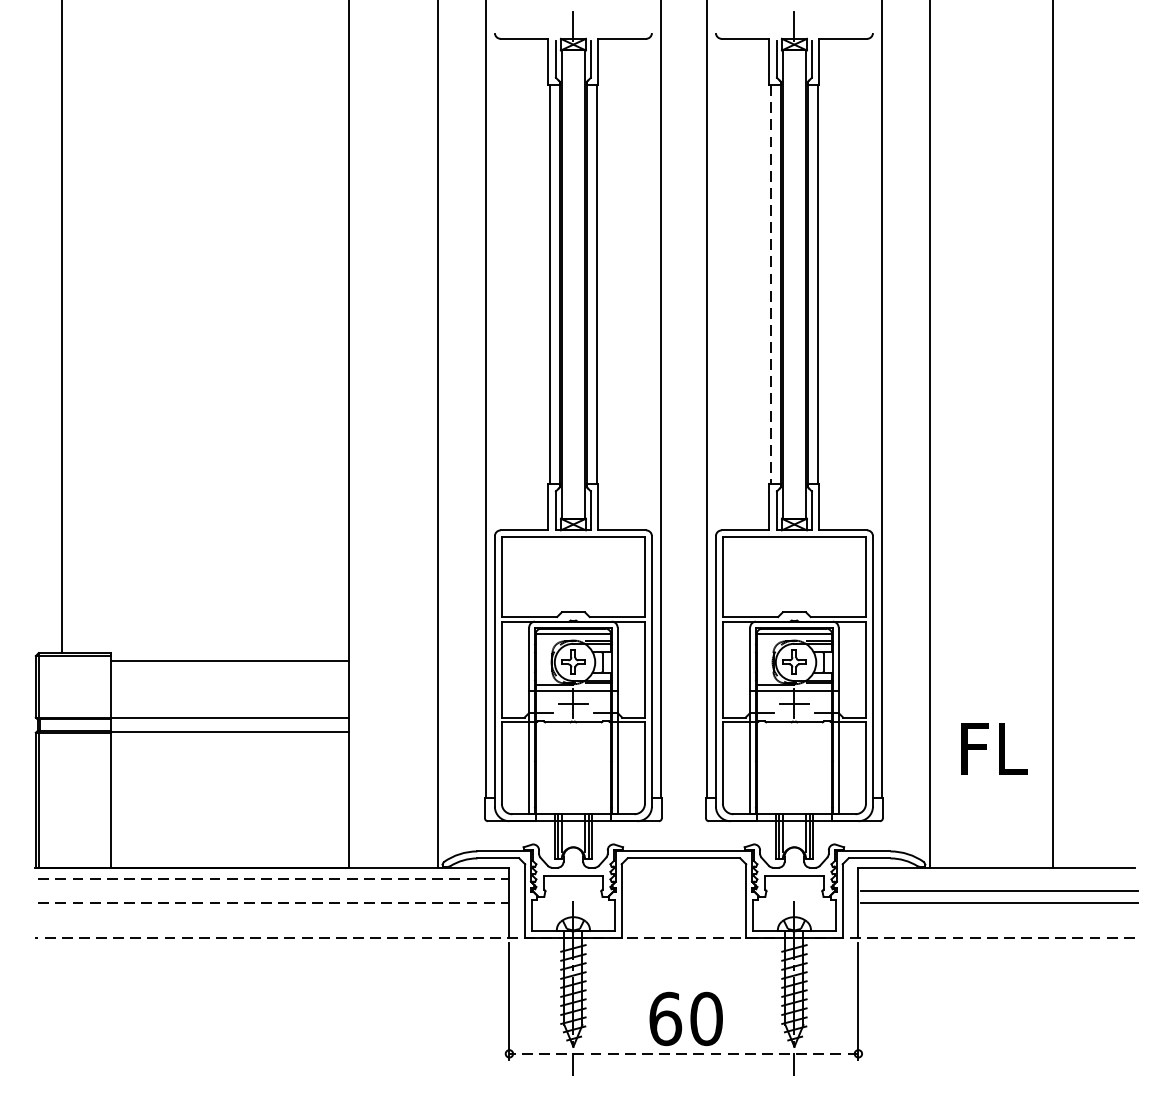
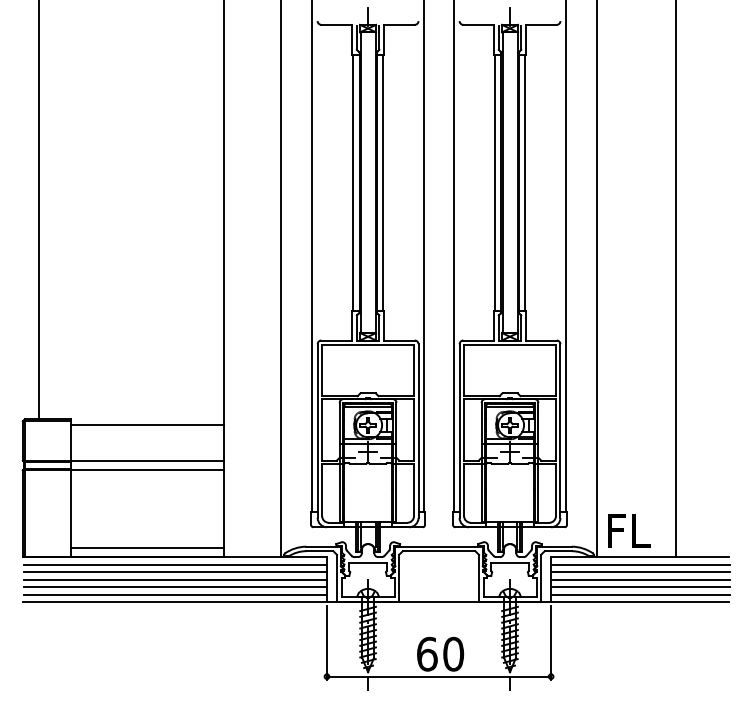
line: (771, 285) -> (495, 183), dashed -> solid
text: (994, 748) -> (629, 530), moved
line: (229, 852) -> (147, 547), added
line: (275, 879) -> (176, 564), dashed -> solid
line: (999, 879) -> (641, 564), added
line: (273, 891) -> (175, 572), added
line: (275, 902) -> (176, 579), dashed -> solid
line: (273, 914) -> (175, 587), added
line: (999, 914) -> (641, 587), added
line: (273, 925) -> (175, 594), added
line: (999, 925) -> (641, 594), added
line: (584, 936) -> (375, 601), dashed -> solid
line: (683, 1053) -> (438, 676), dashed -> solid

